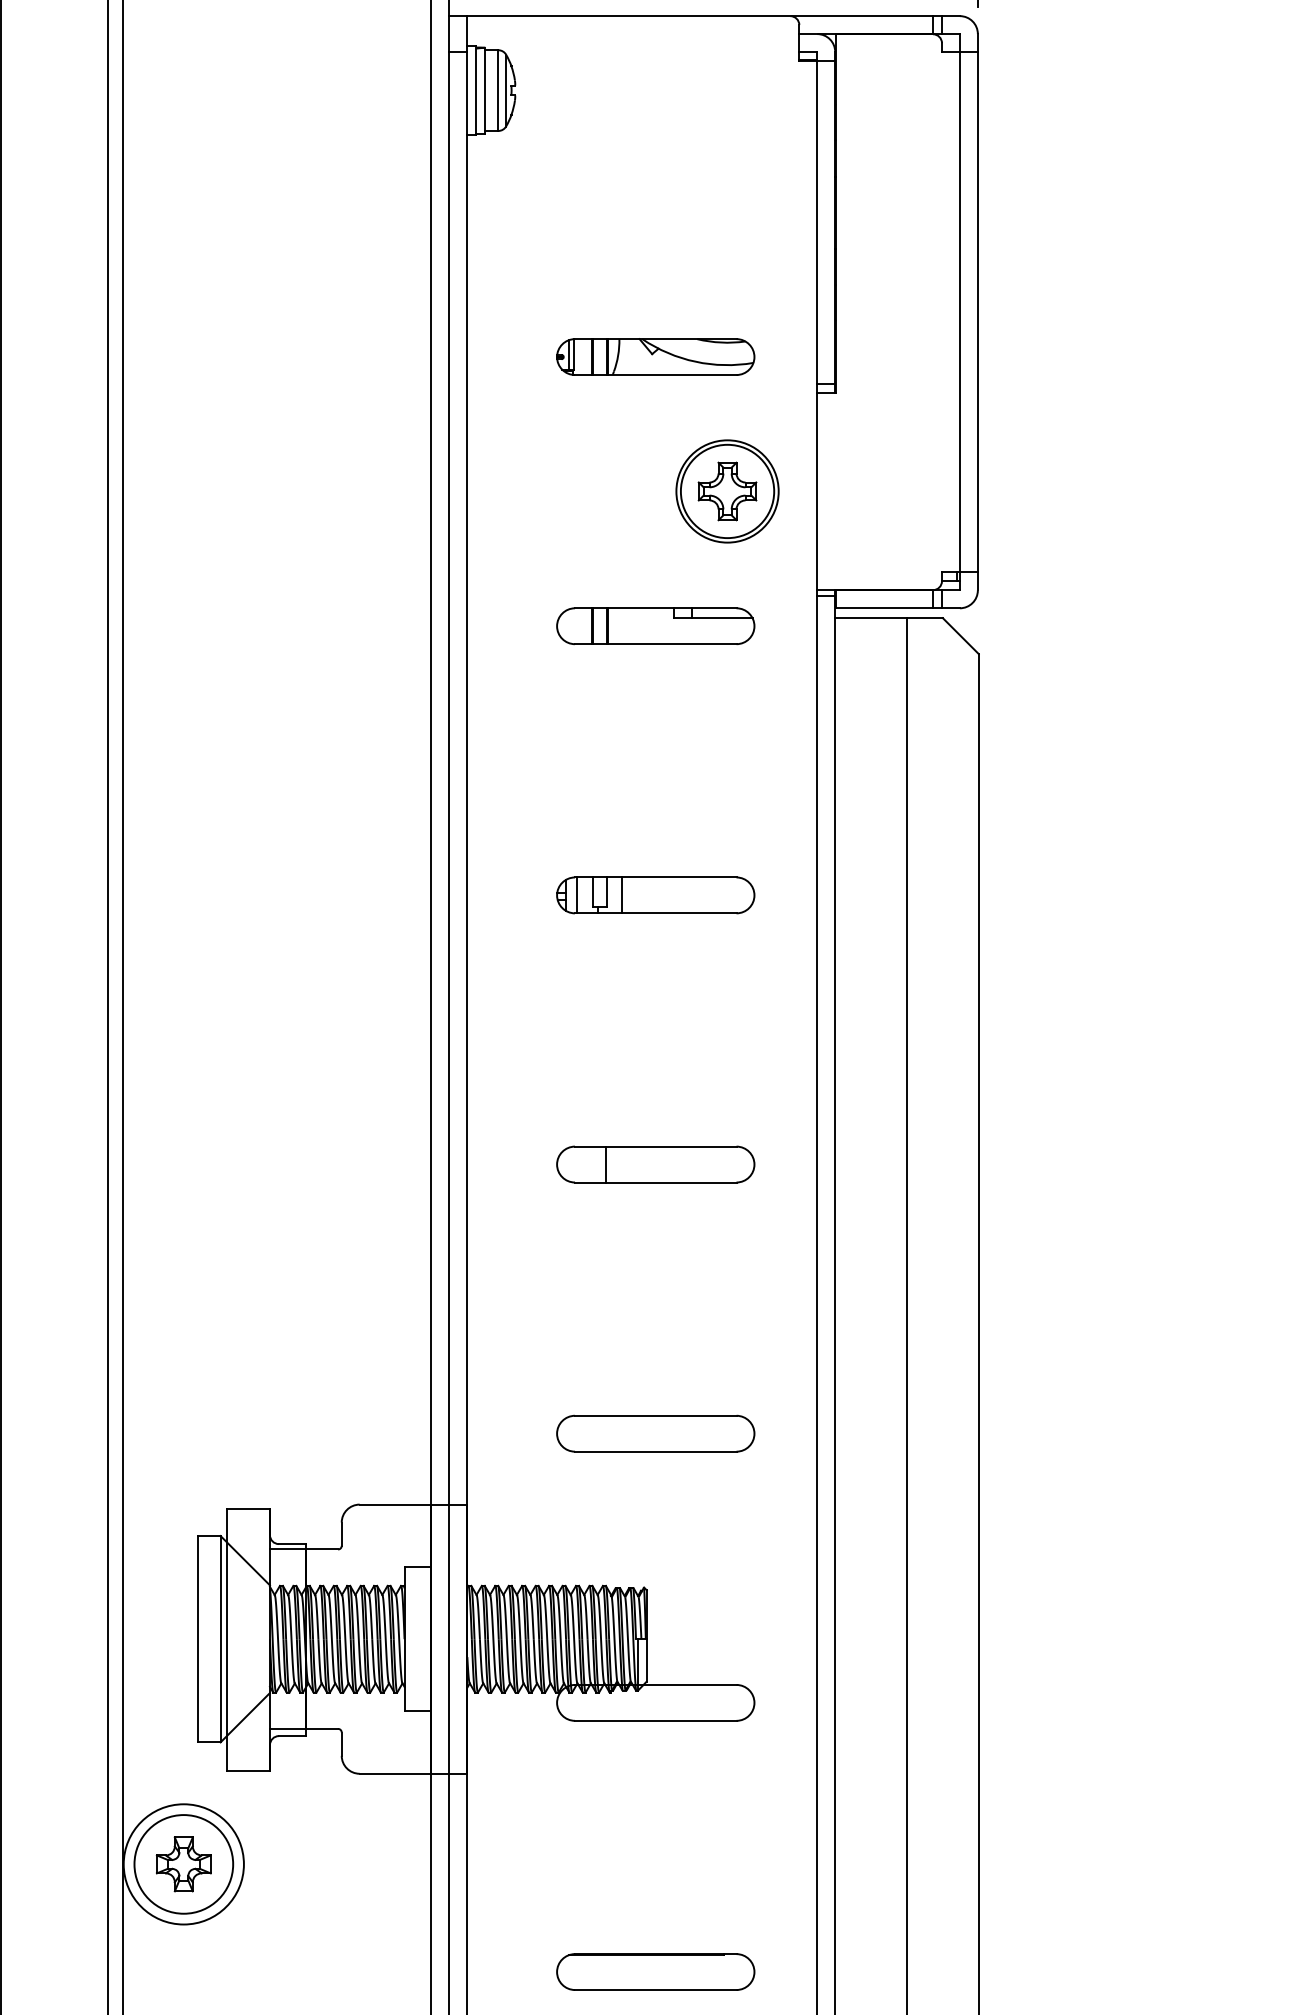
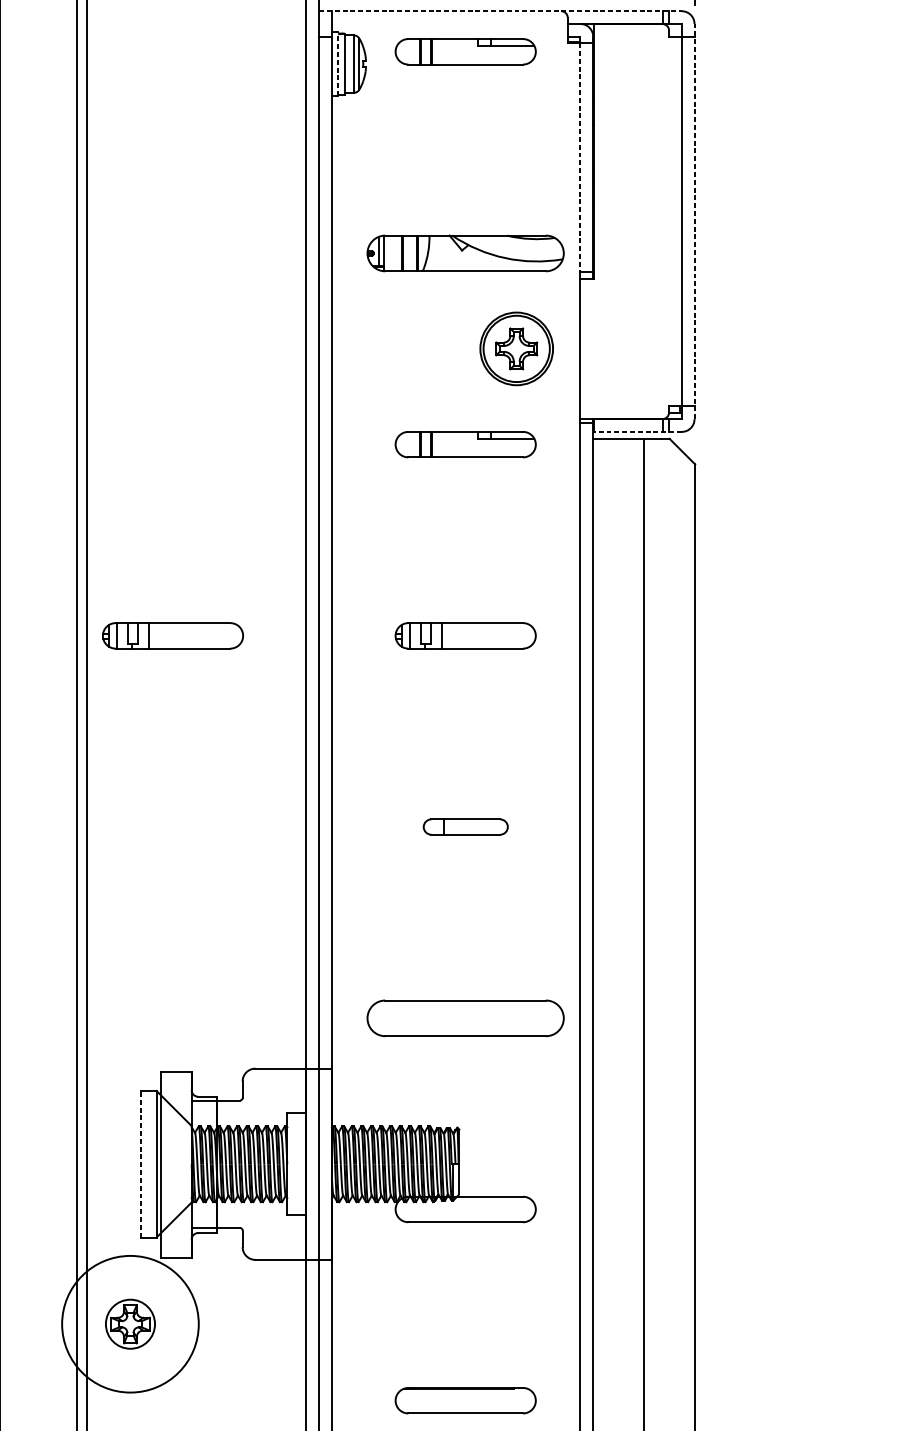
line: (705, 16) -> (501, 11), solid -> dashed
part: (655, 73) -> (465, 51), added
line: (476, 90) -> (338, 64), solid -> dashed
line: (817, 222) -> (580, 157), solid -> dashed
line: (977, 311) -> (694, 221), solid -> dashed
part: (655, 356) -> (465, 253), size x1.4
line: (898, 608) -> (638, 432), solid -> dashed
part: (243, 895) -> (172, 635), added
part: (655, 1164) -> (465, 827), size x0.6
part: (655, 1433) -> (465, 1018), size x1.4
line: (198, 1638) -> (140, 1163), solid -> dashed
circle: (183, 1864) -> (130, 1324), size x0.7
circle: (183, 1864) -> (130, 1324), size x1.6

